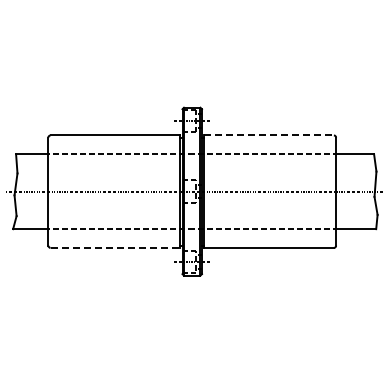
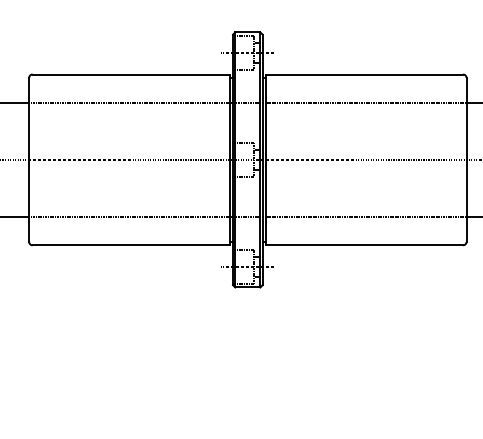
line: (269, 135) -> (365, 74), dashed -> solid
line: (115, 247) -> (131, 244), dashed -> solid

